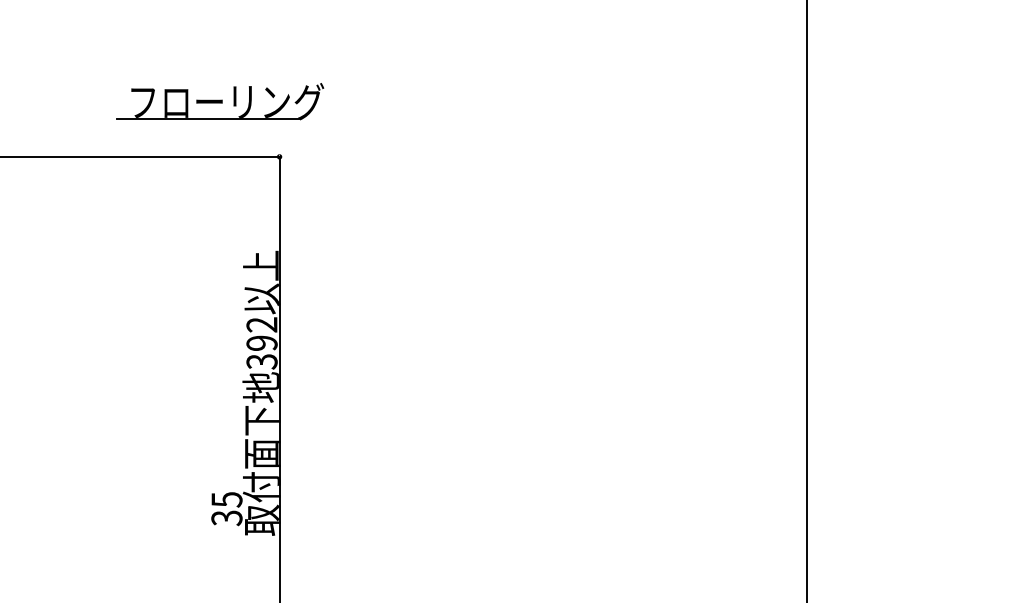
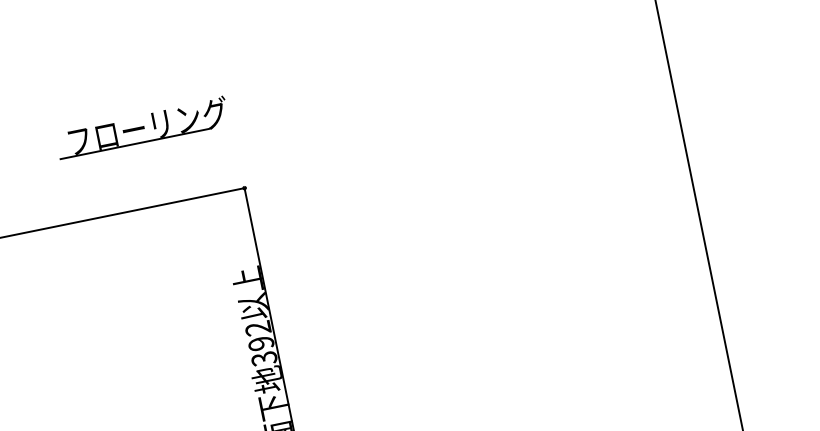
part: (220, 101) -> (142, 127), moved

